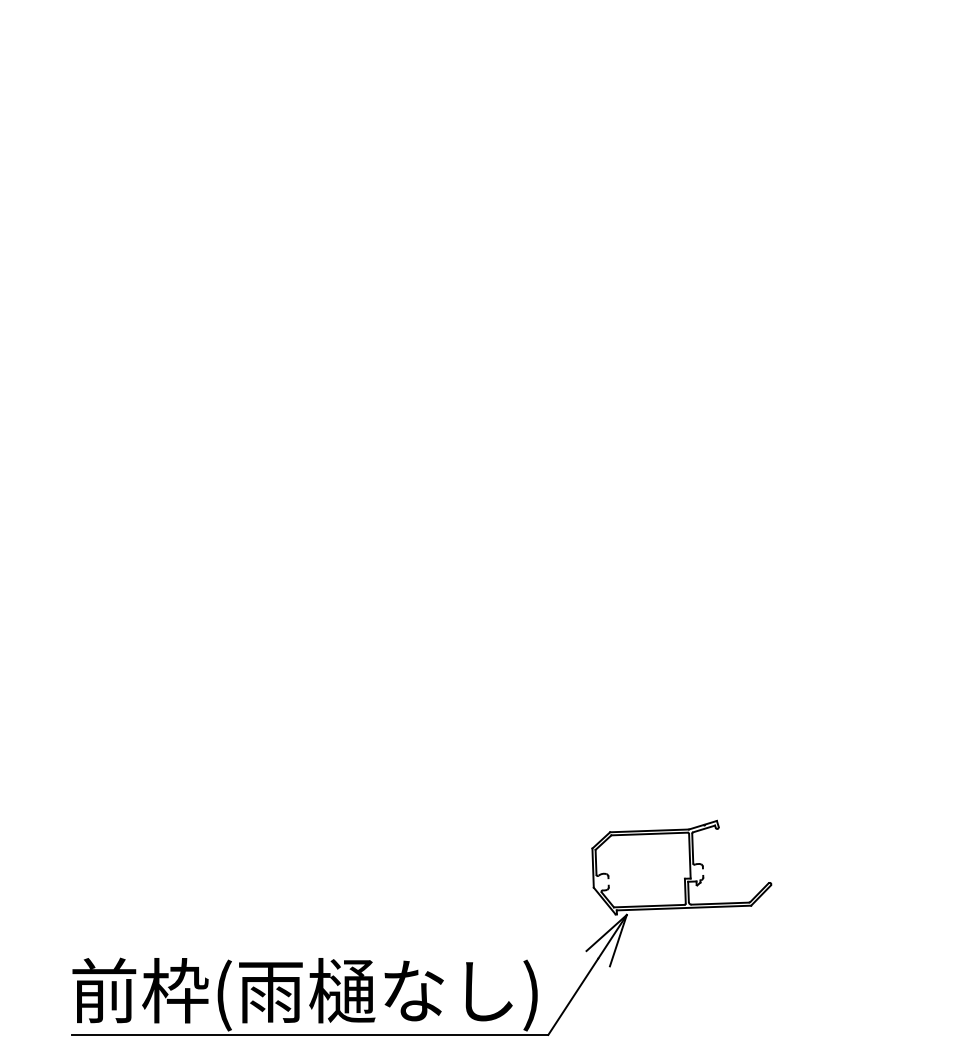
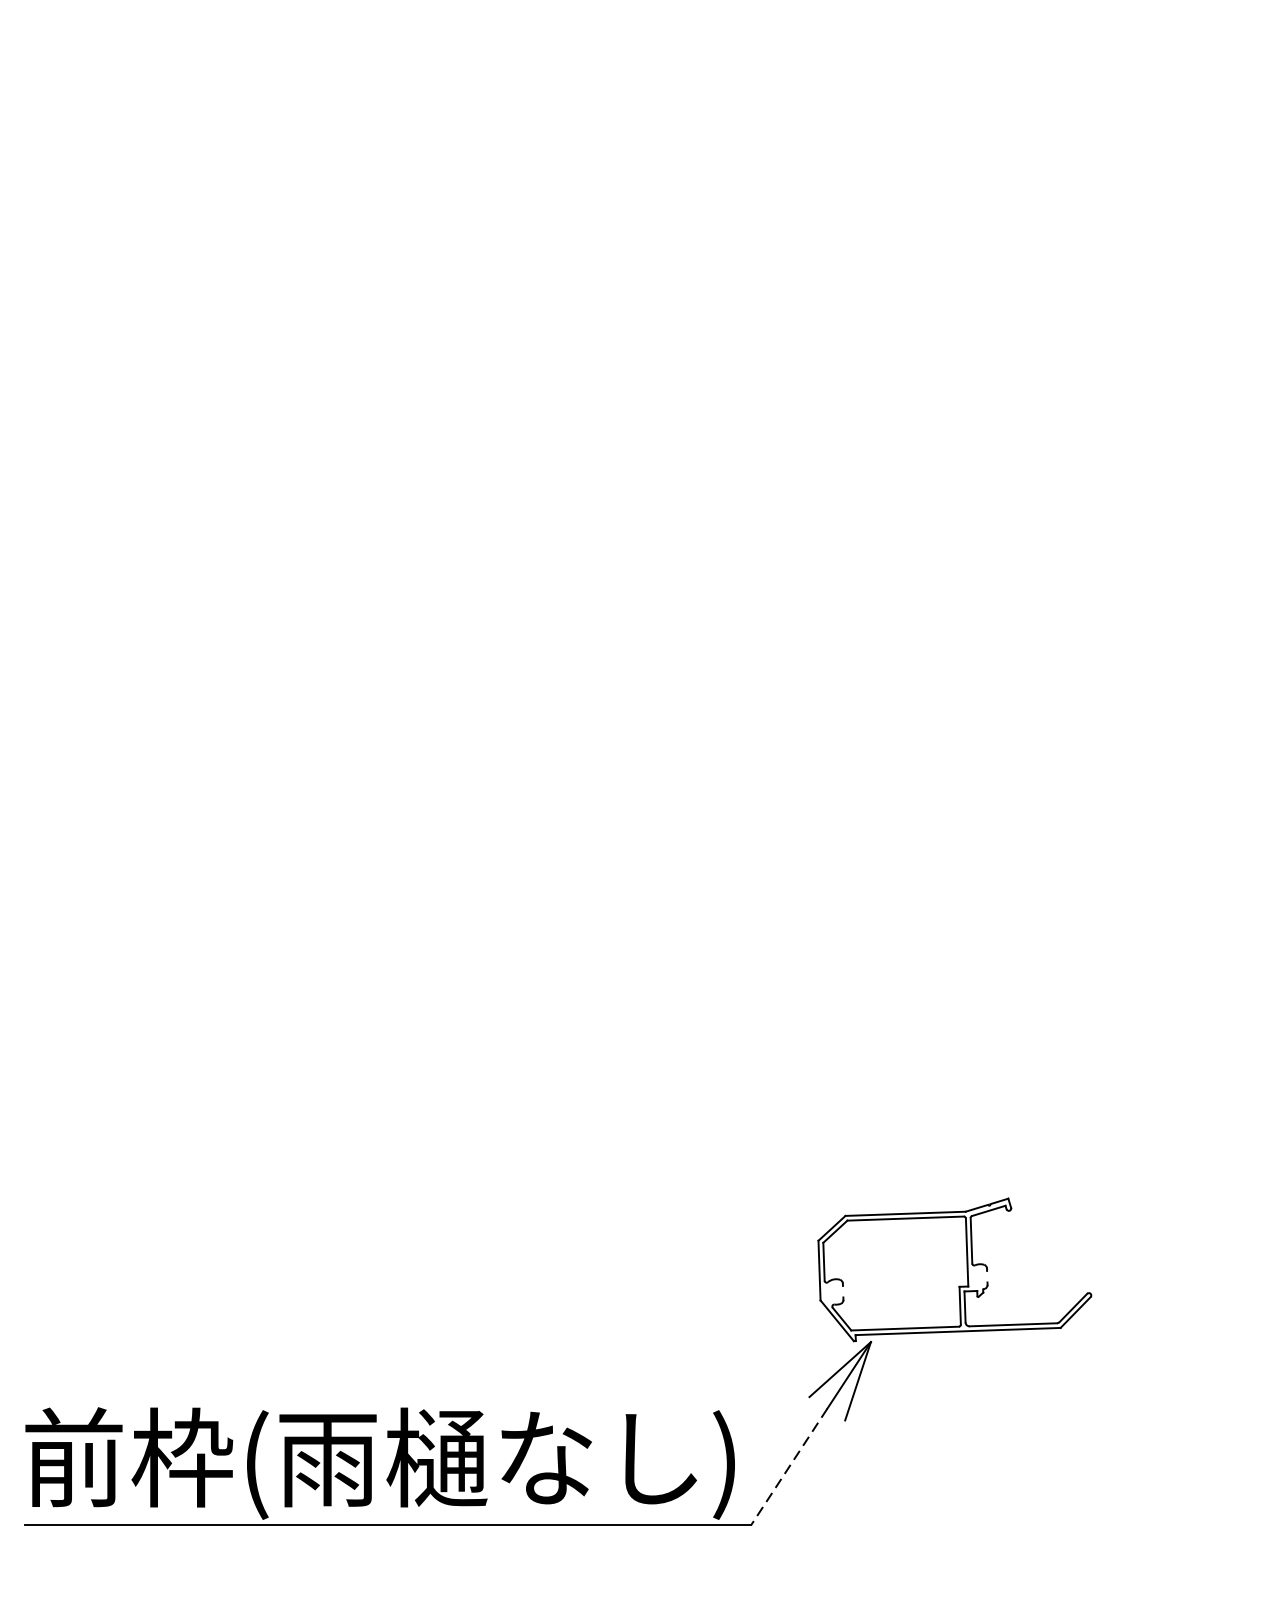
line: (573, 996) -> (789, 1466), solid -> dashed

